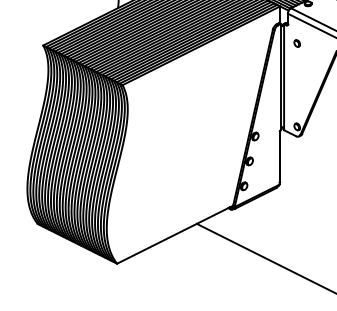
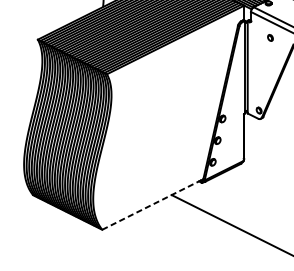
part: (296, 43) -> (269, 37), moved
line: (175, 234) -> (153, 204), solid -> dashed

